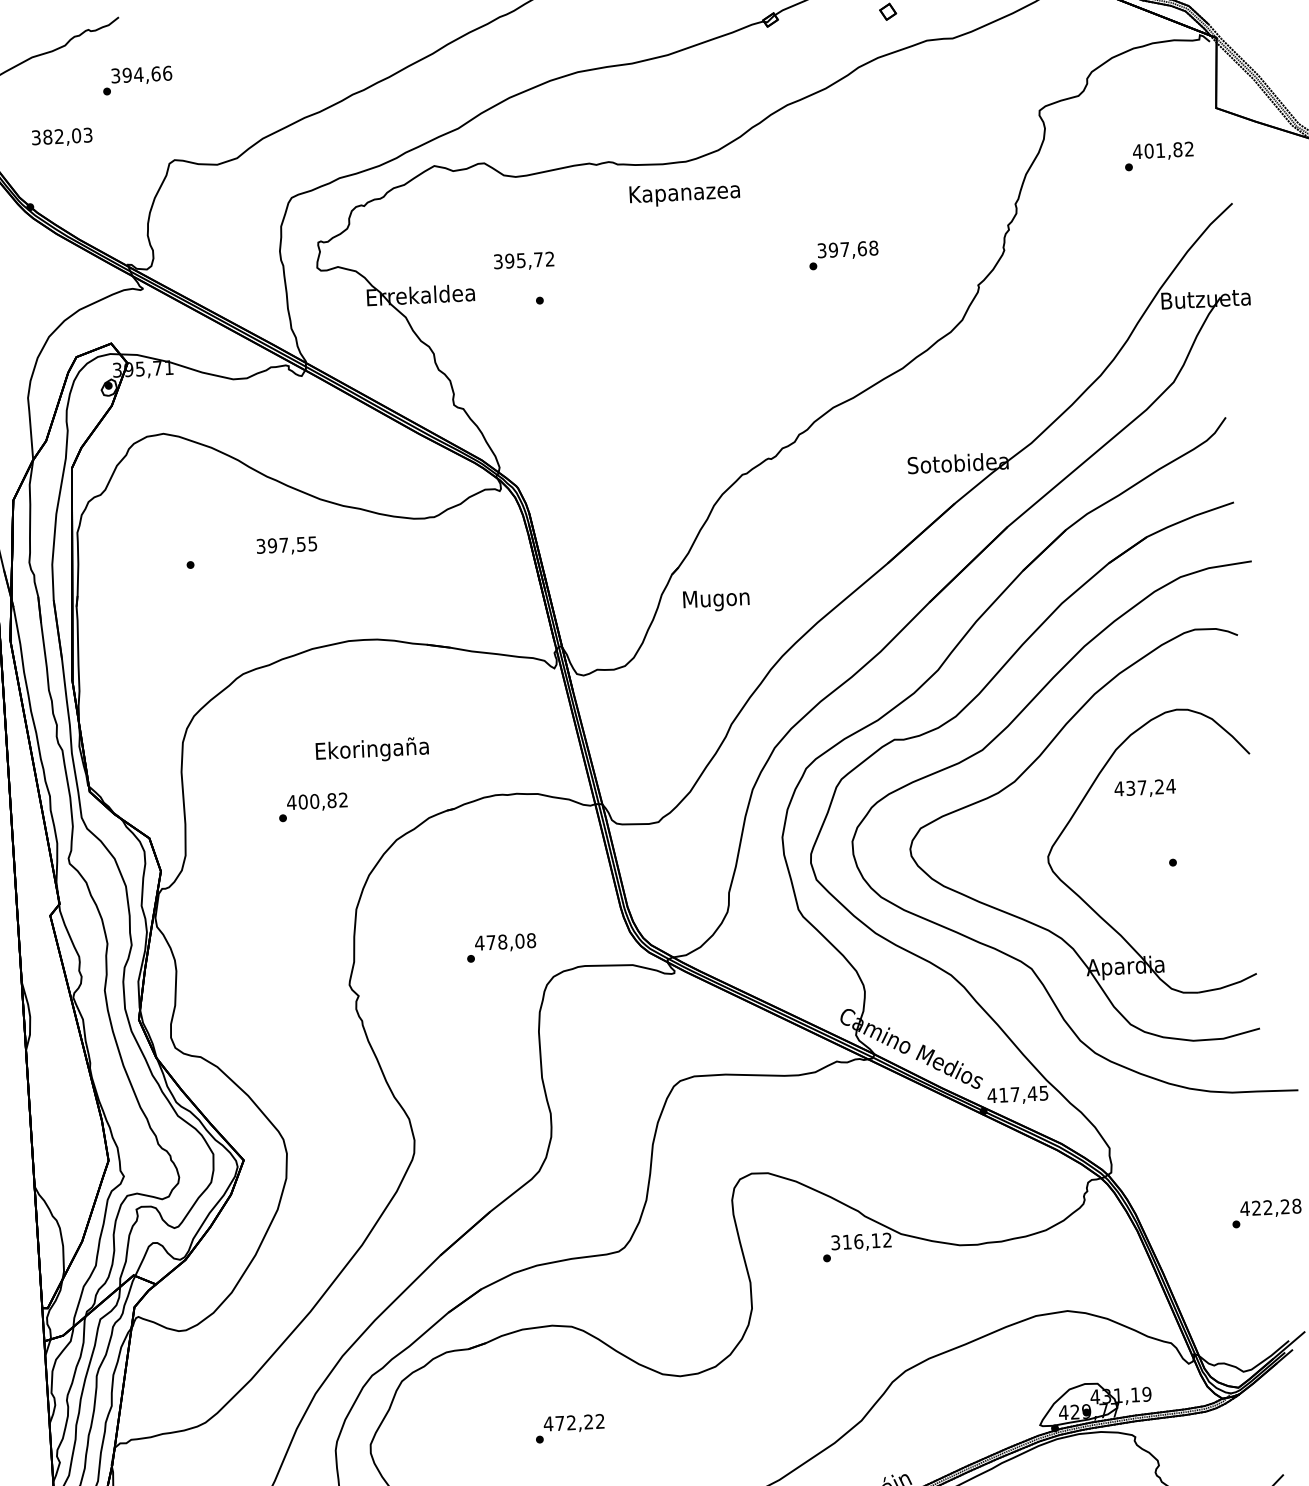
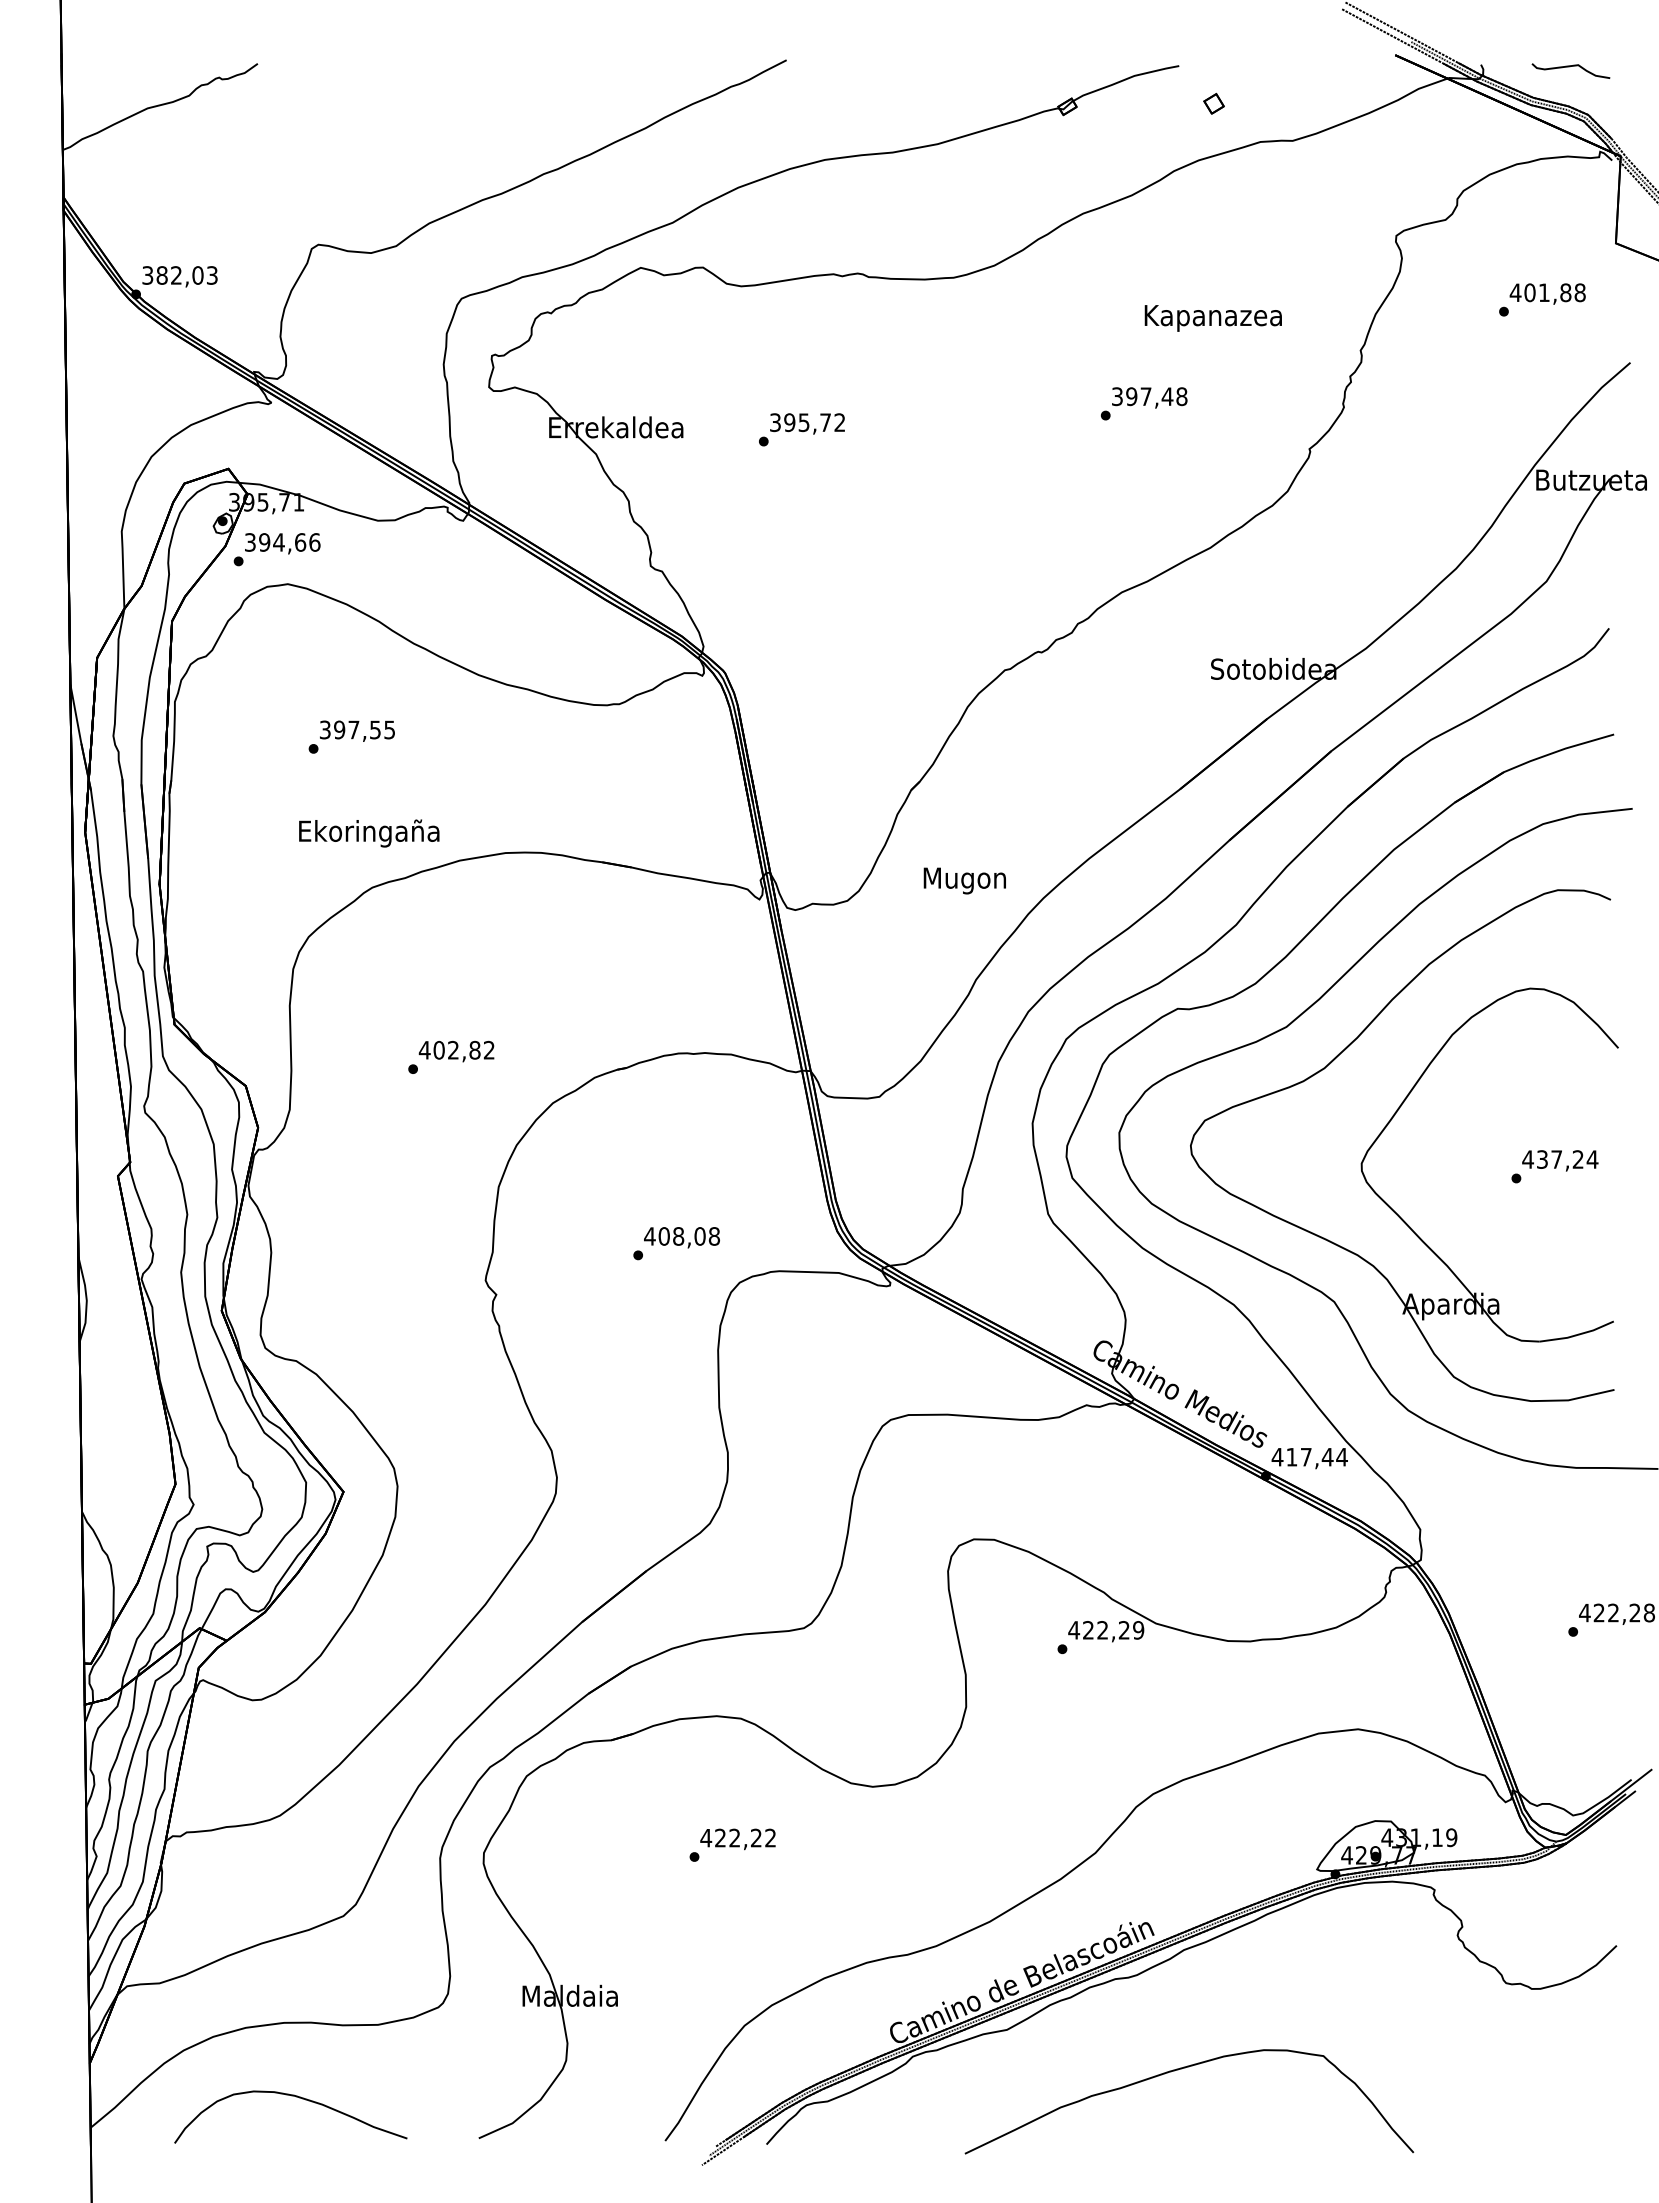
text: (137, 80) -> (276, 549), moved
text: (61, 137) -> (179, 276), moved
text: (1188, 148) -> (1579, 292), 401,82 -> 401,88
text: (684, 194) -> (1212, 318), moved
text: (862, 248) -> (1167, 396), 397,68 -> 397,48
text: (524, 261) -> (807, 423), moved
text: (286, 545) -> (357, 730), moved
text: (716, 600) -> (964, 880), moved
text: (372, 750) -> (369, 833), moved
text: (1145, 788) -> (1560, 1160), moved
text: (314, 801) -> (453, 1050), 400,82 -> 402,82
text: (490, 942) -> (663, 1236), 478,08 -> 408,08
text: (1043, 1093) -> (1341, 1457), 417,45 -> 417,44
text: (861, 1241) -> (1106, 1630), 316,12 -> 422,29
text: (559, 1422) -> (720, 1837), 472,22 -> 422,22

